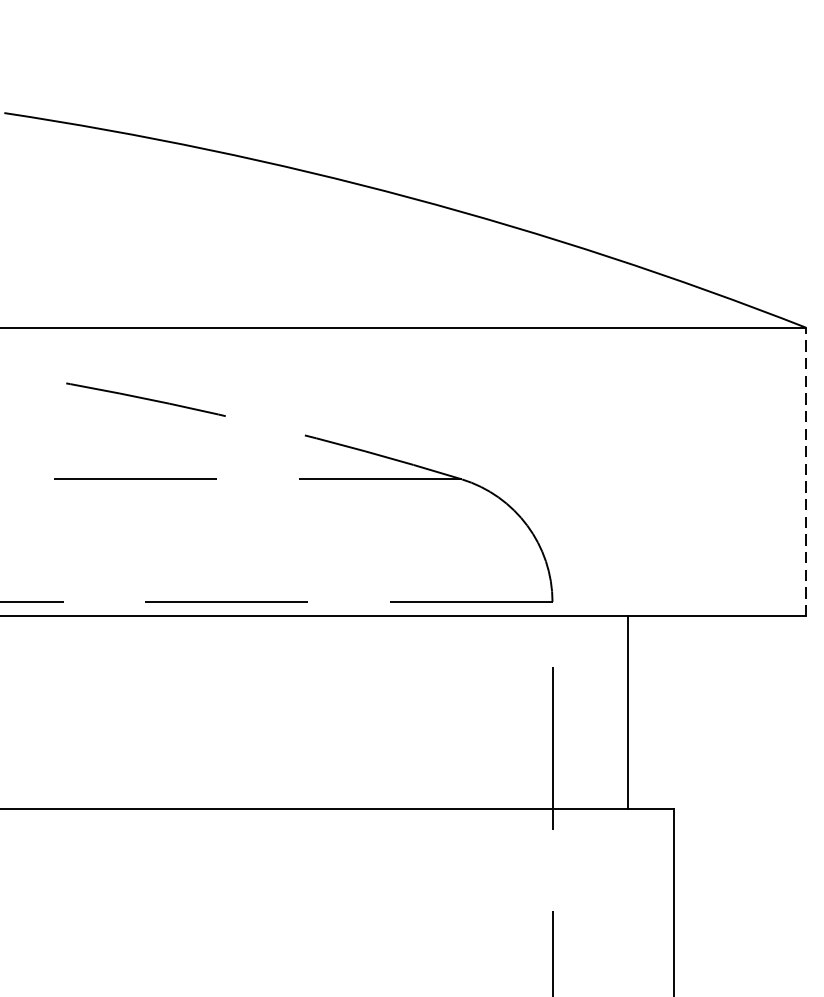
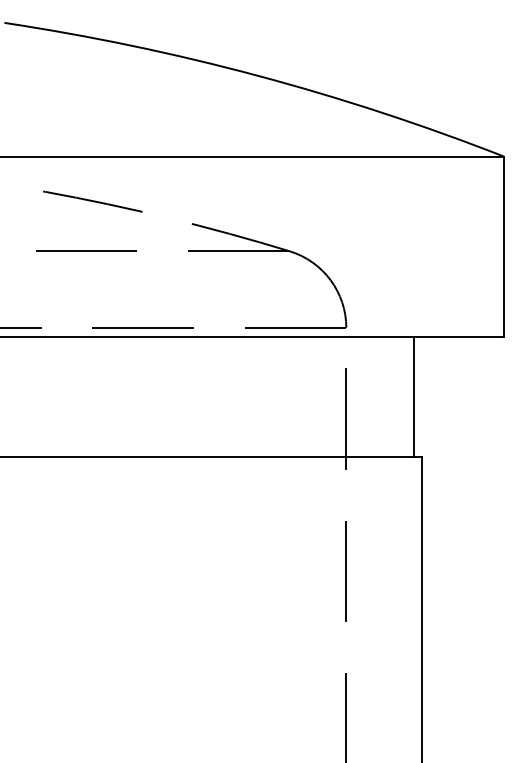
line: (806, 471) -> (504, 246), dashed -> solid
line: (628, 712) -> (414, 396), moved

